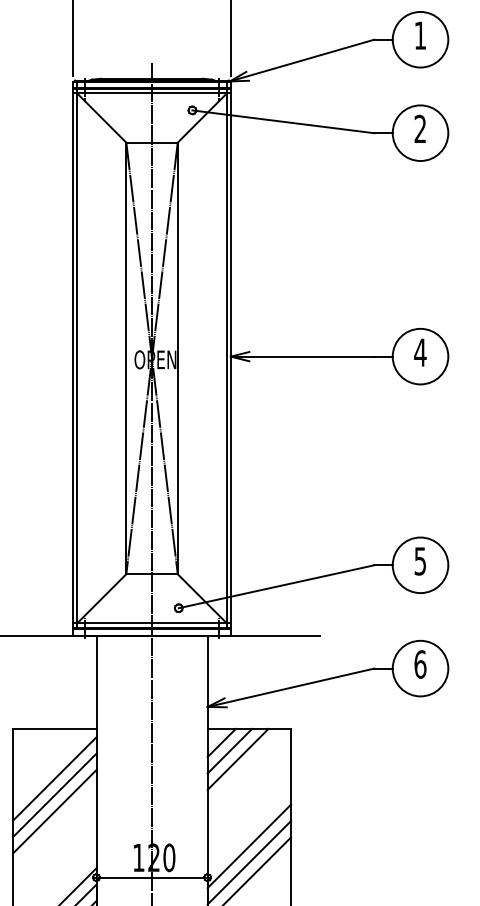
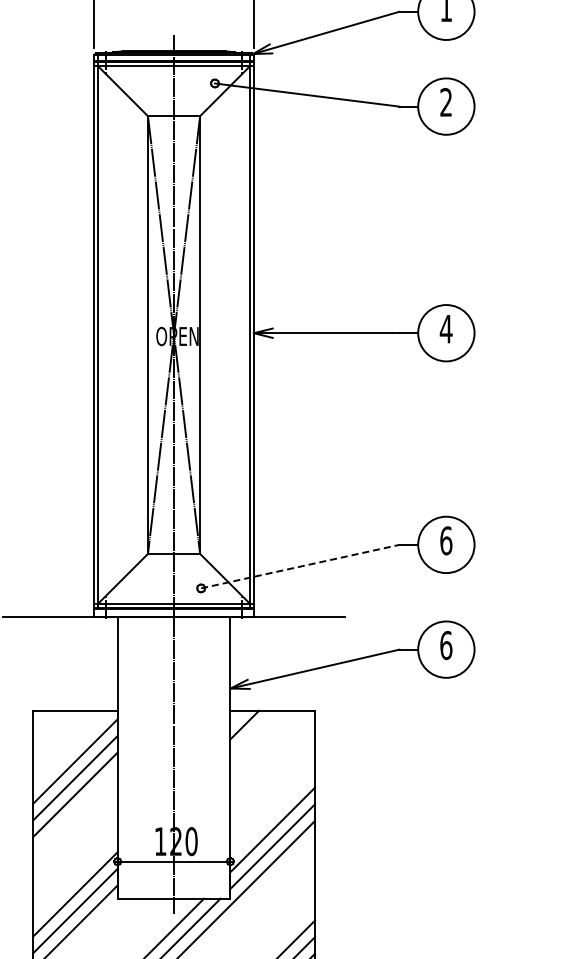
text: (420, 560) -> (446, 540), 5 -> 6
line: (276, 586) -> (300, 566), solid -> dashed
line: (229, 751) -> (252, 733), removed
line: (238, 759) -> (261, 741), removed

